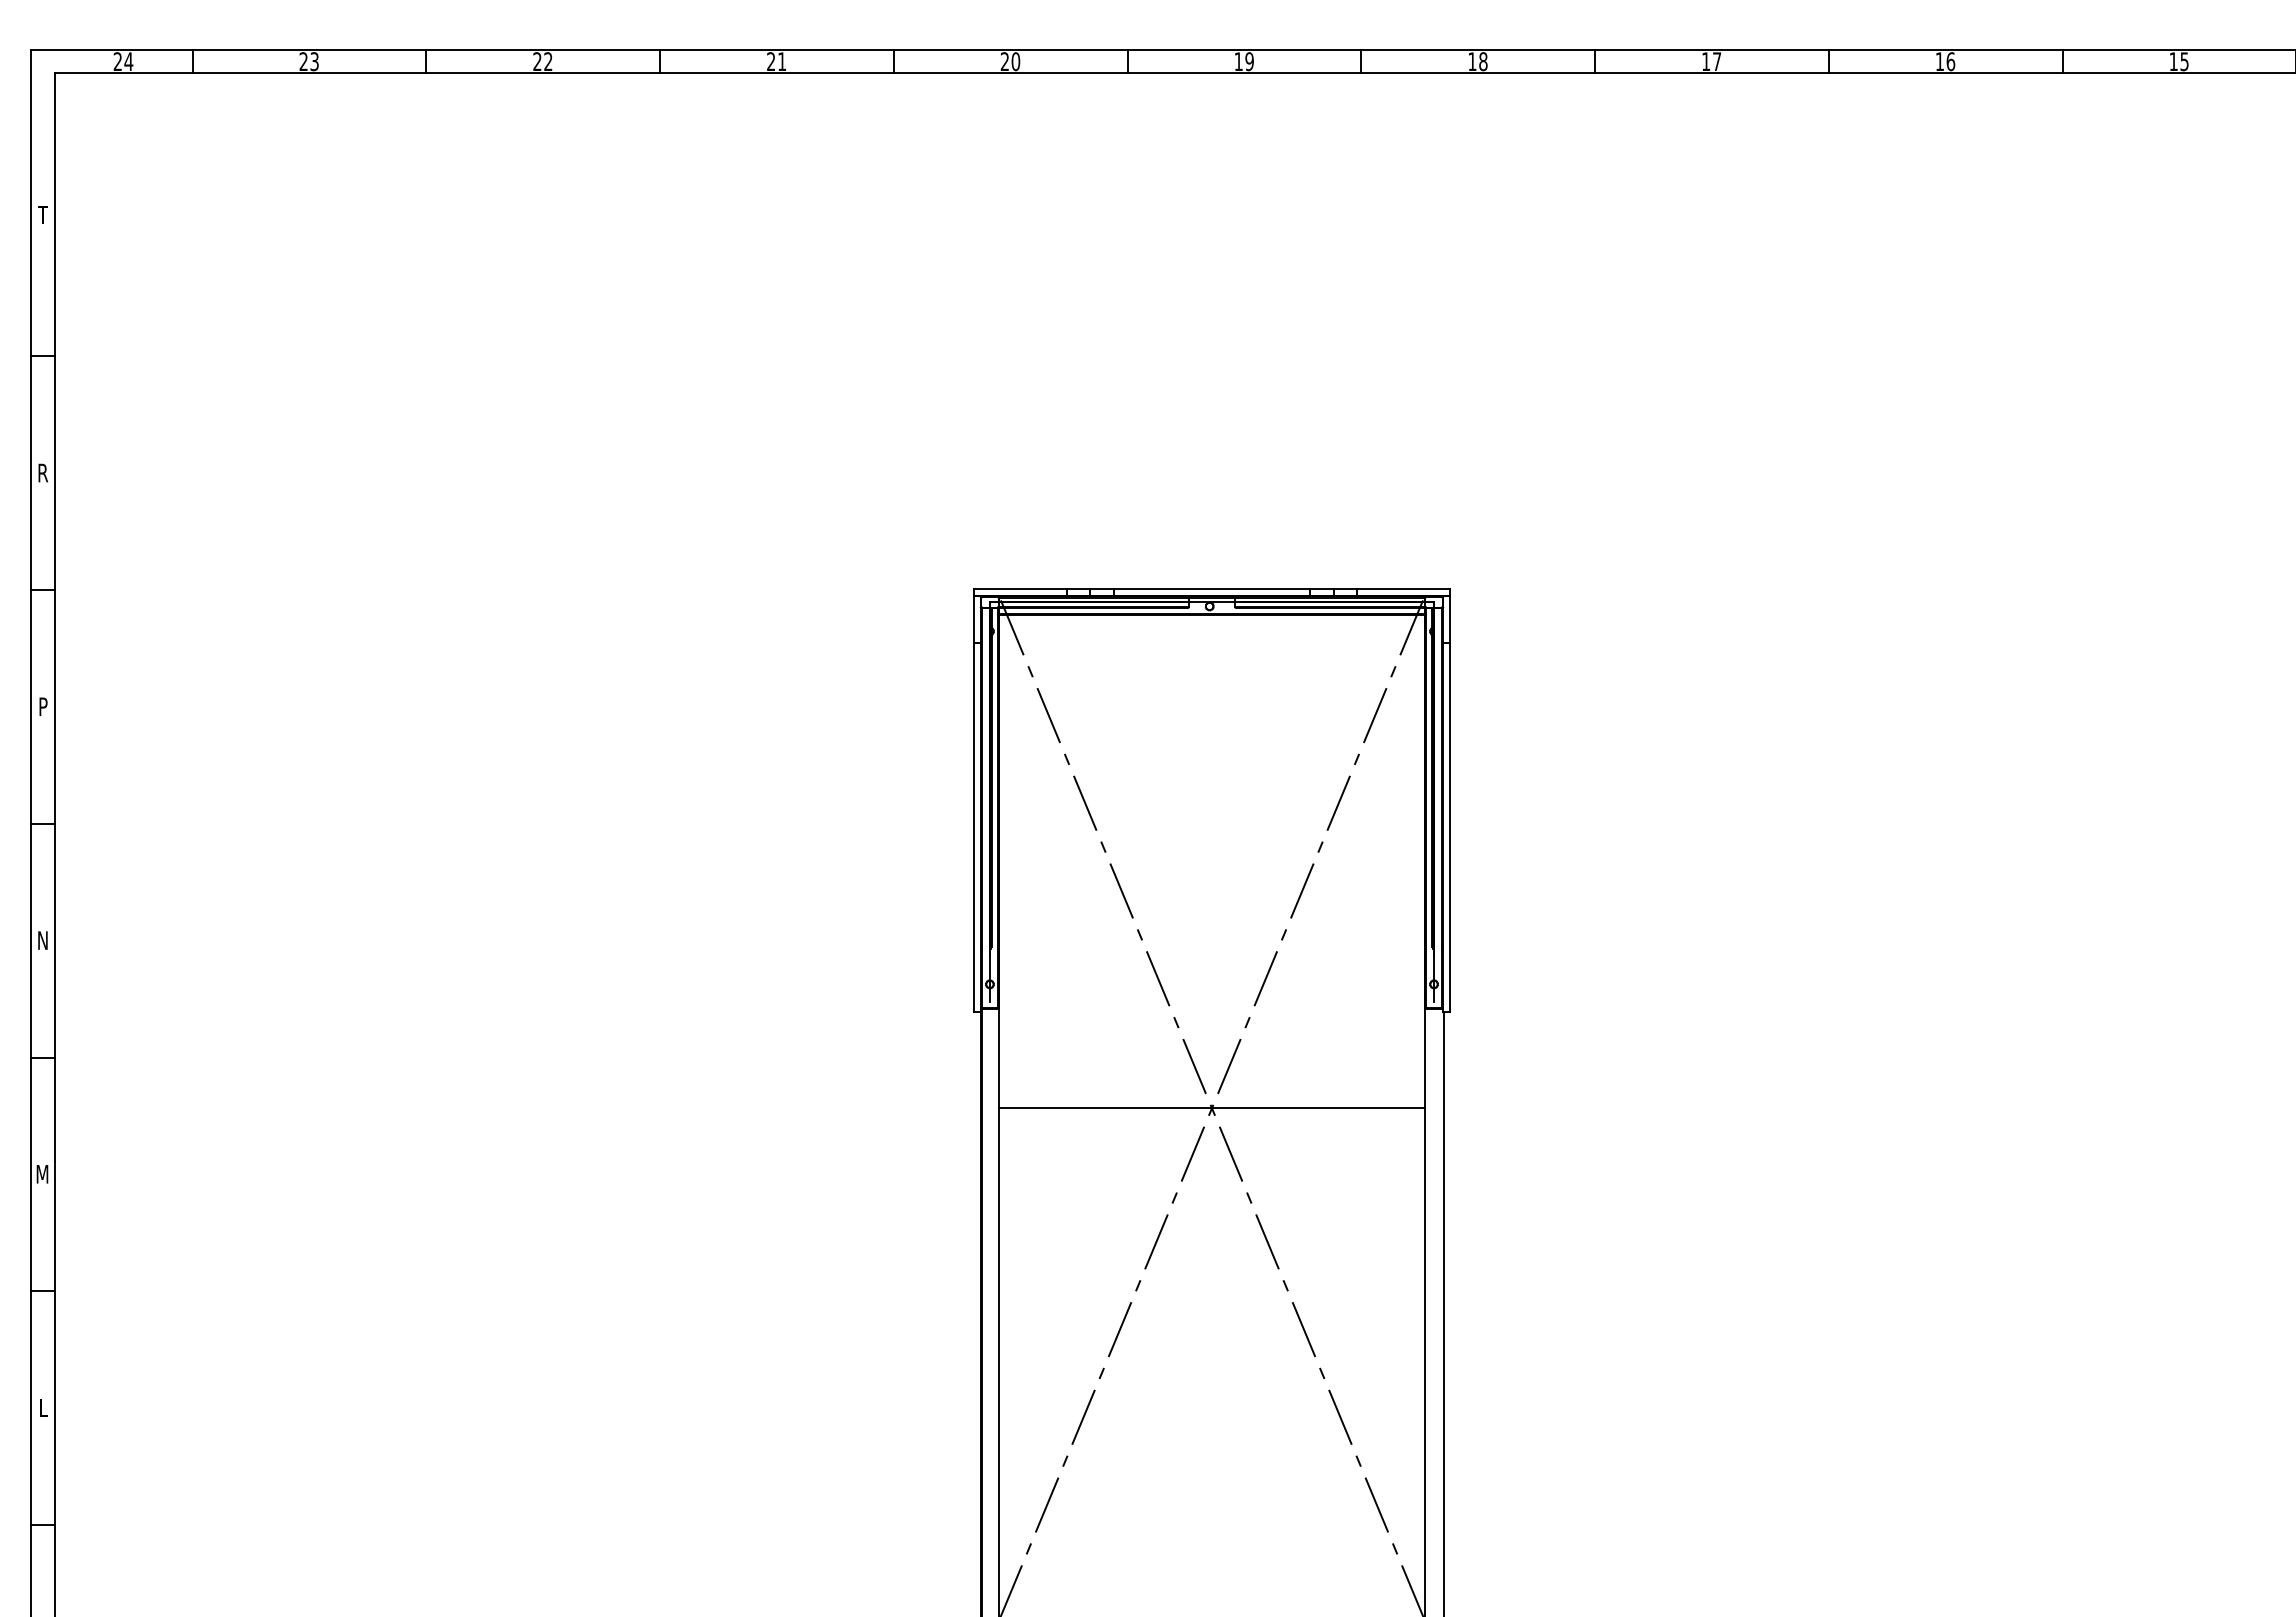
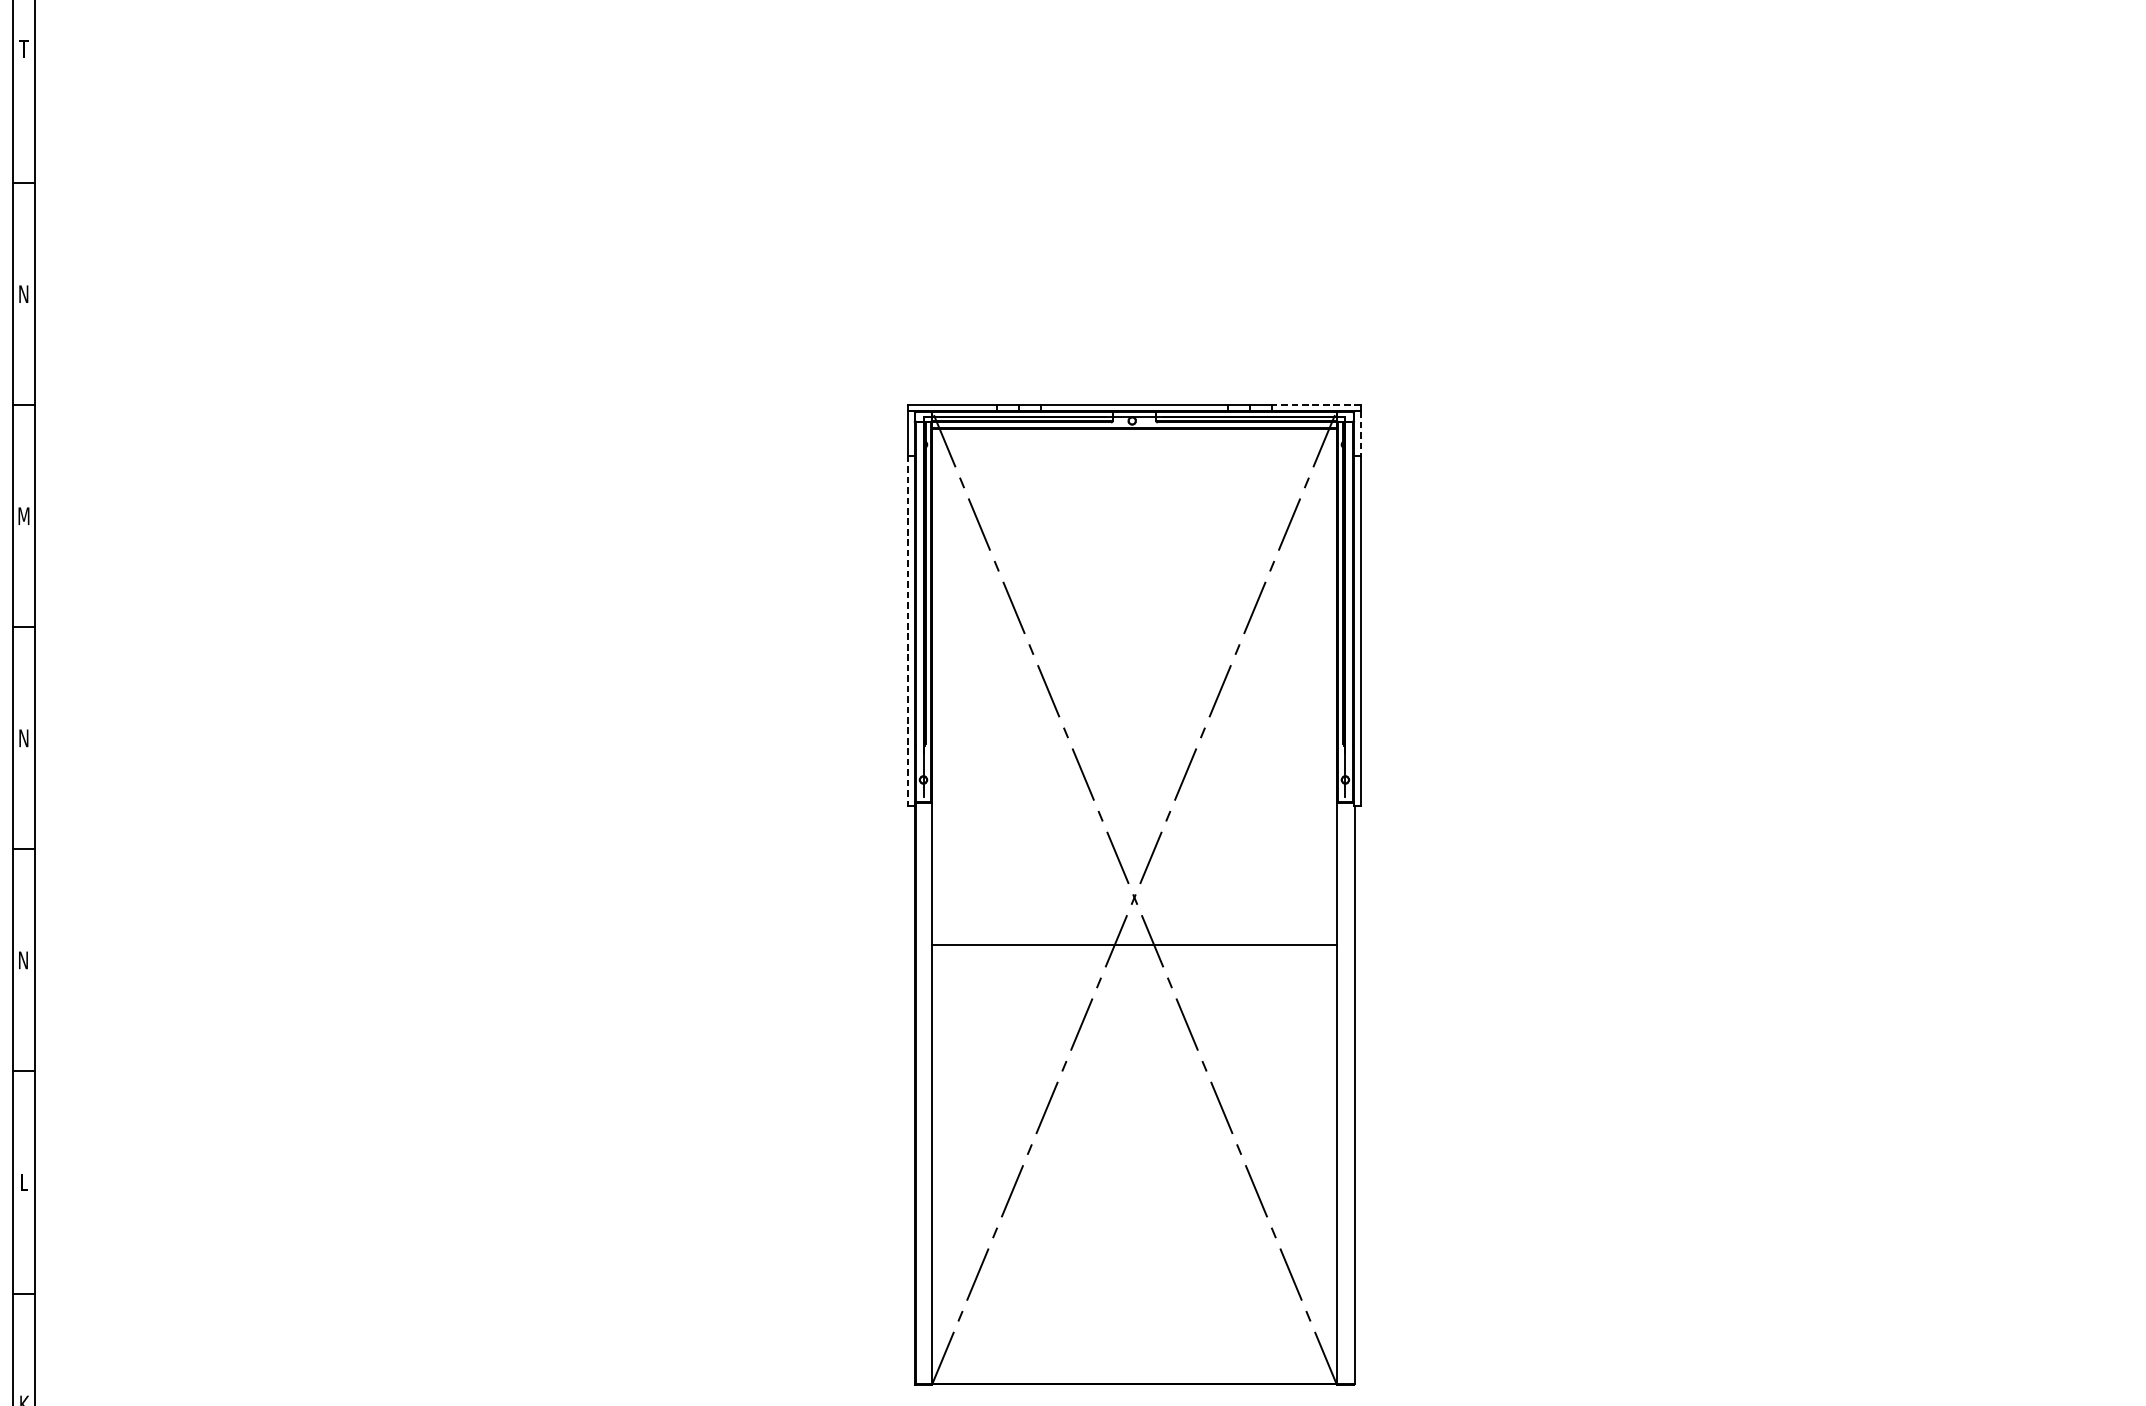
text: (43, 472) -> (24, 293), R -> N
line: (1403, 589) -> (1316, 404), solid -> dashed
line: (1450, 620) -> (1361, 434), solid -> dashed
text: (42, 706) -> (23, 515), P -> M
line: (973, 827) -> (907, 630), solid -> dashed
line: (1211, 1108) -> (1133, 945), moved
text: (42, 1174) -> (23, 960), M -> N

